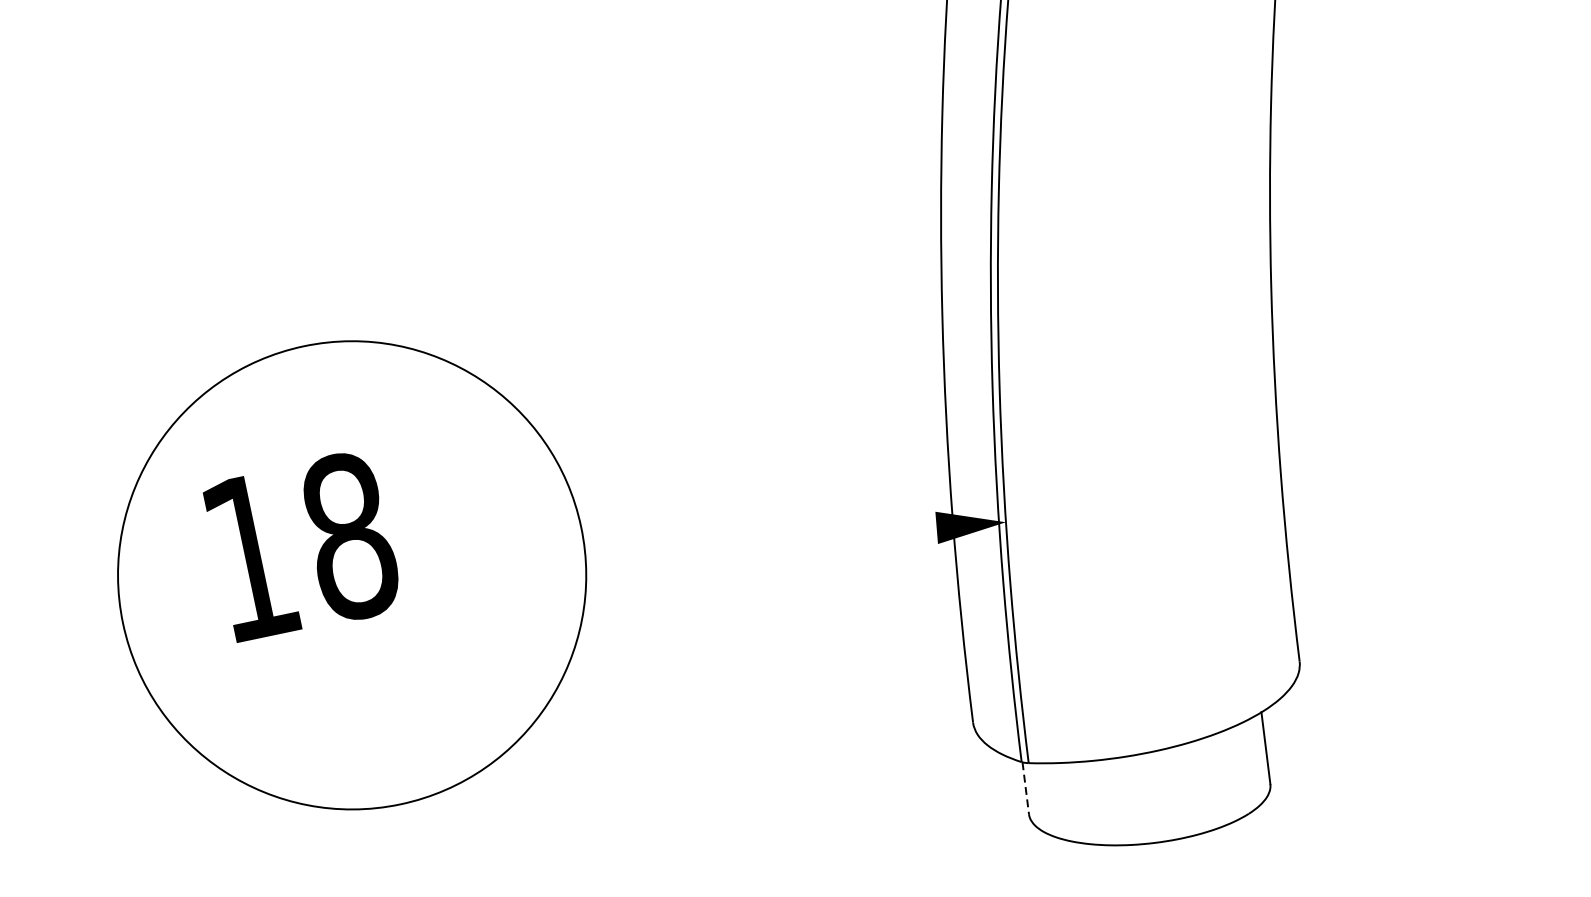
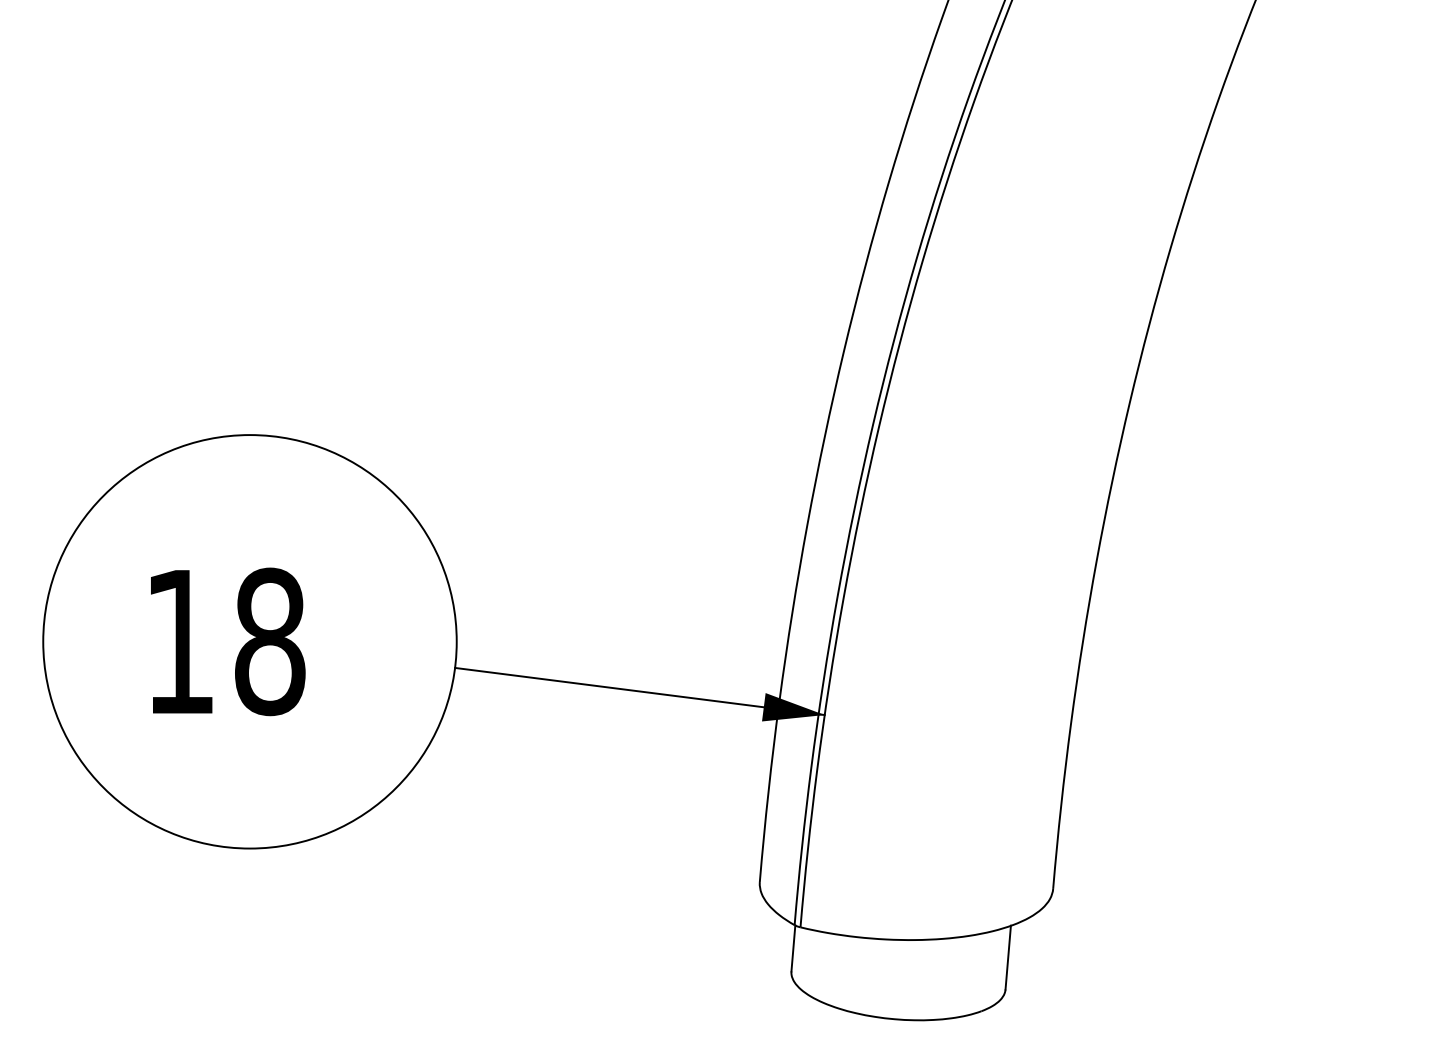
line: (795, 539) -> (639, 691), added
text: (303, 545) -> (228, 641), moved
line: (1025, 788) -> (793, 948), dashed -> solid

